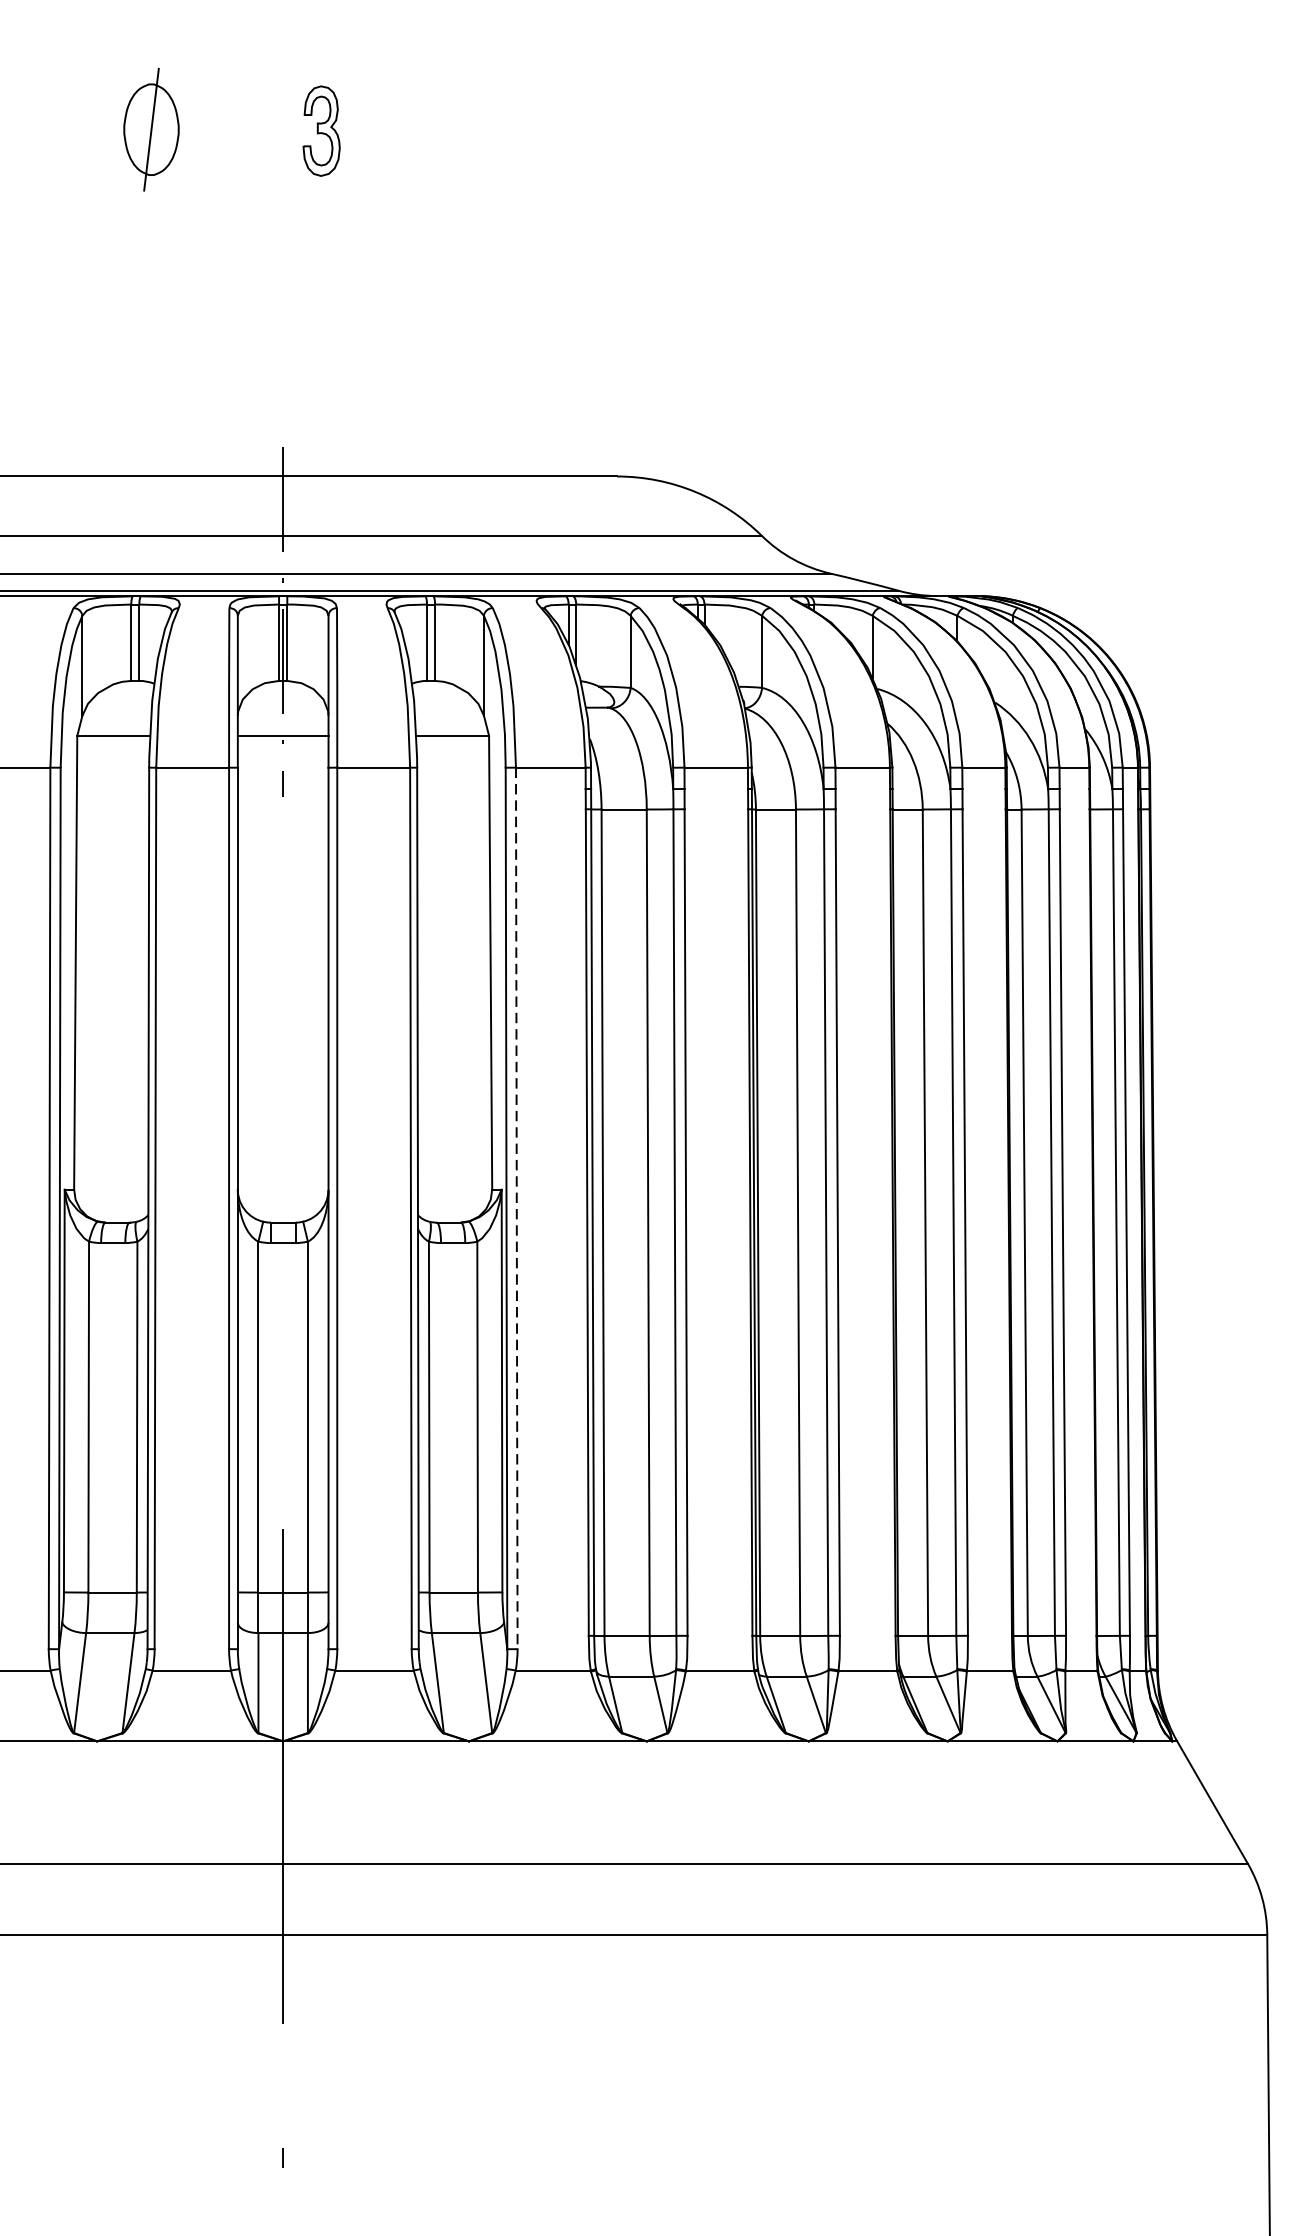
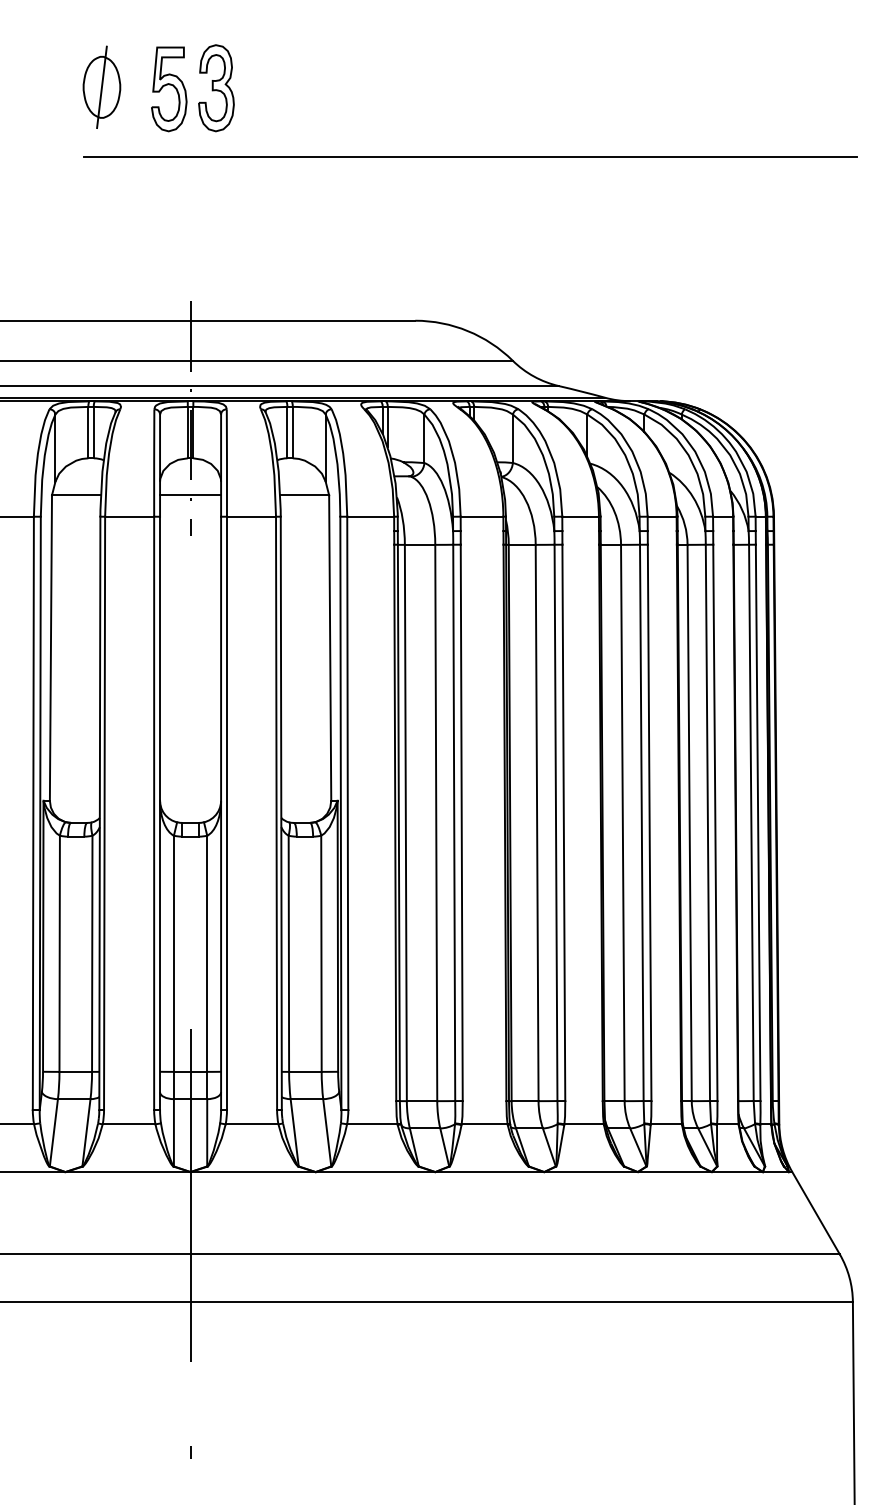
part: (321, 131) -> (216, 88), size x1.43
part: (251, 132) -> (169, 89), added
line: (697, 232) -> (469, 156), added
line: (516, 1208) -> (347, 813), dashed -> solid

